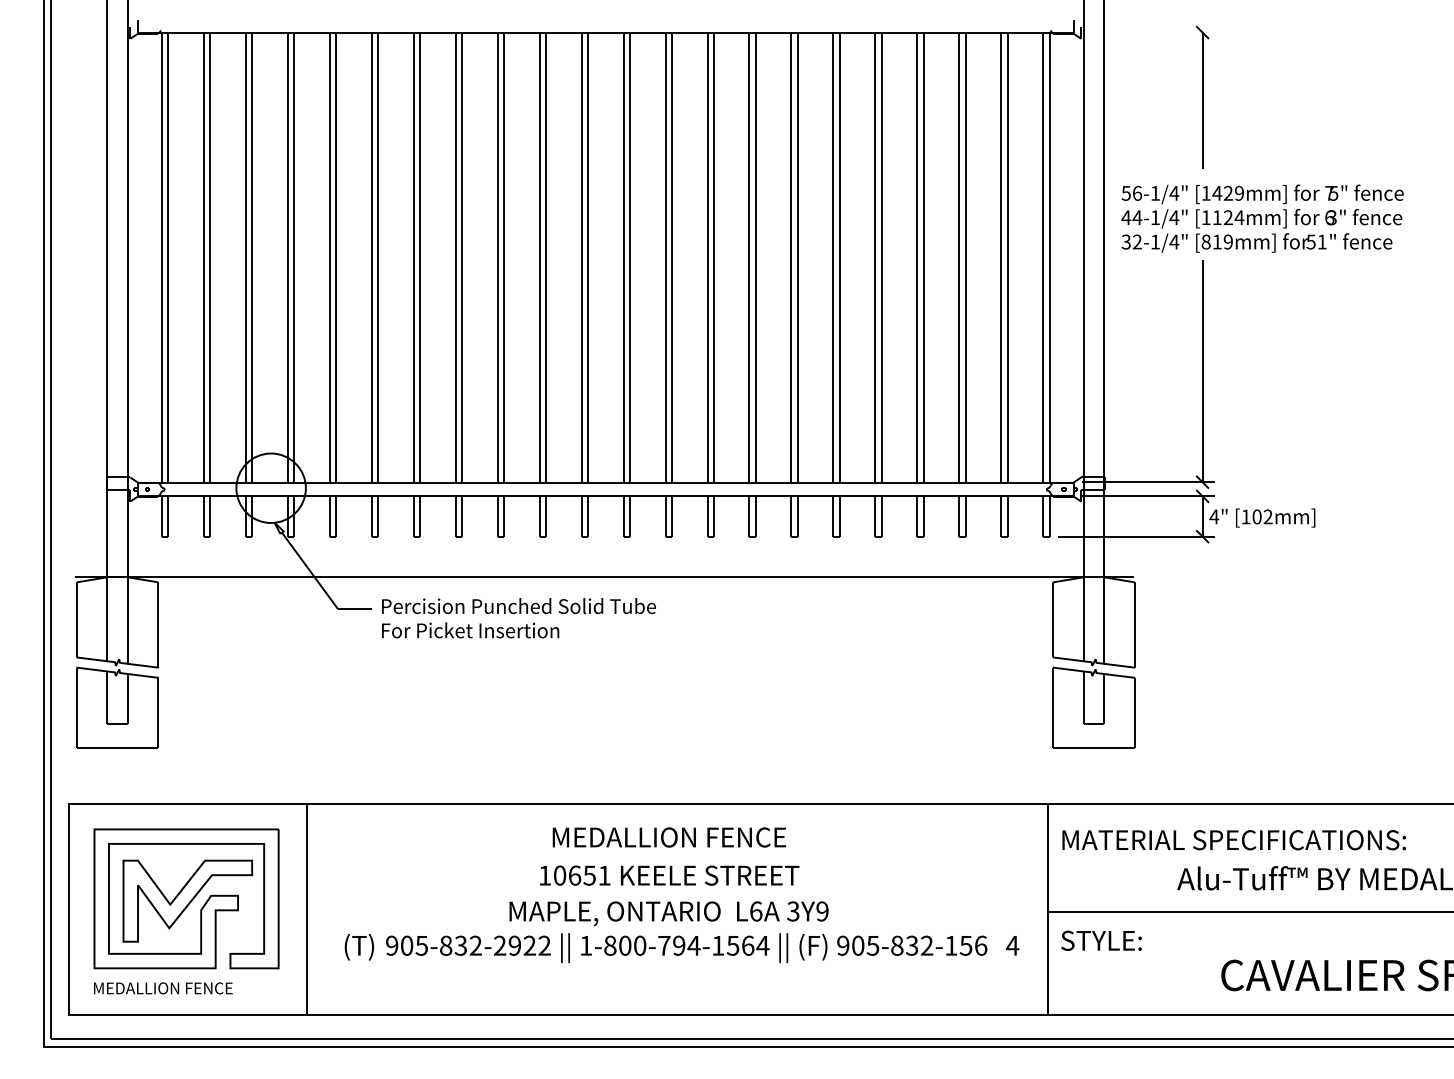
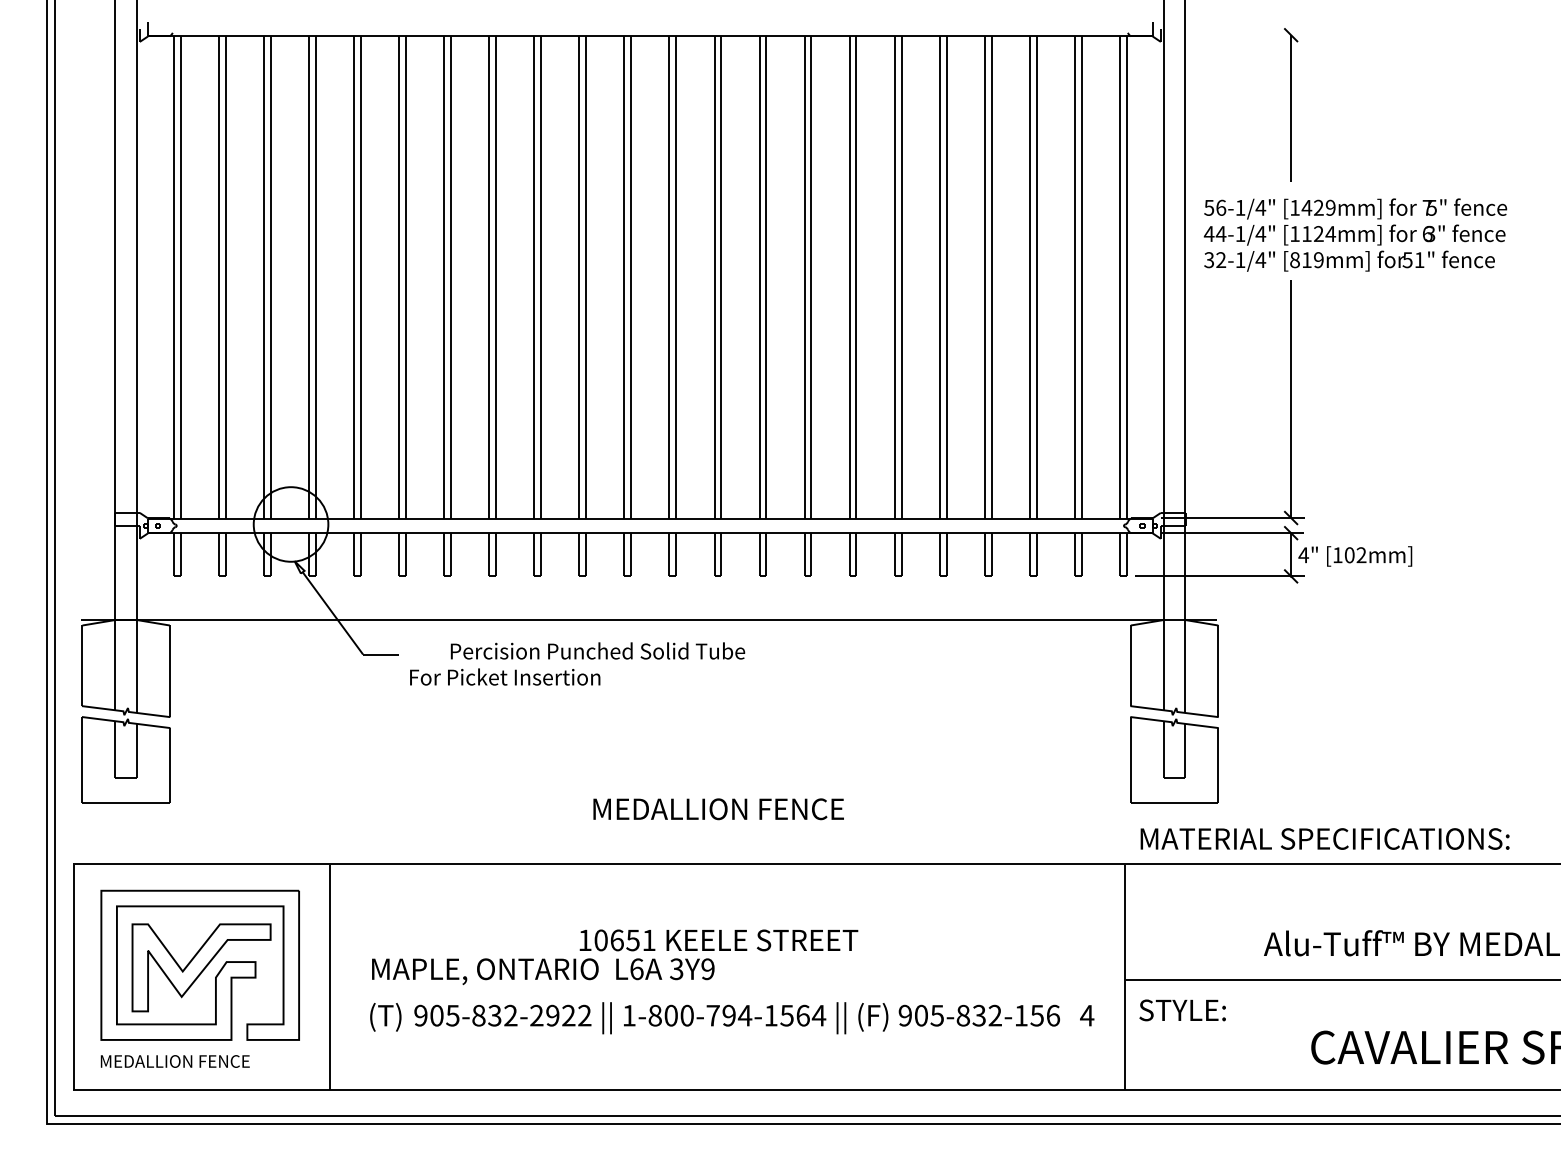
text: (518, 606) -> (597, 651), moved
text: (669, 837) -> (718, 809), moved
text: (1233, 840) -> (1324, 839), moved
text: (668, 913) -> (542, 971), moved

